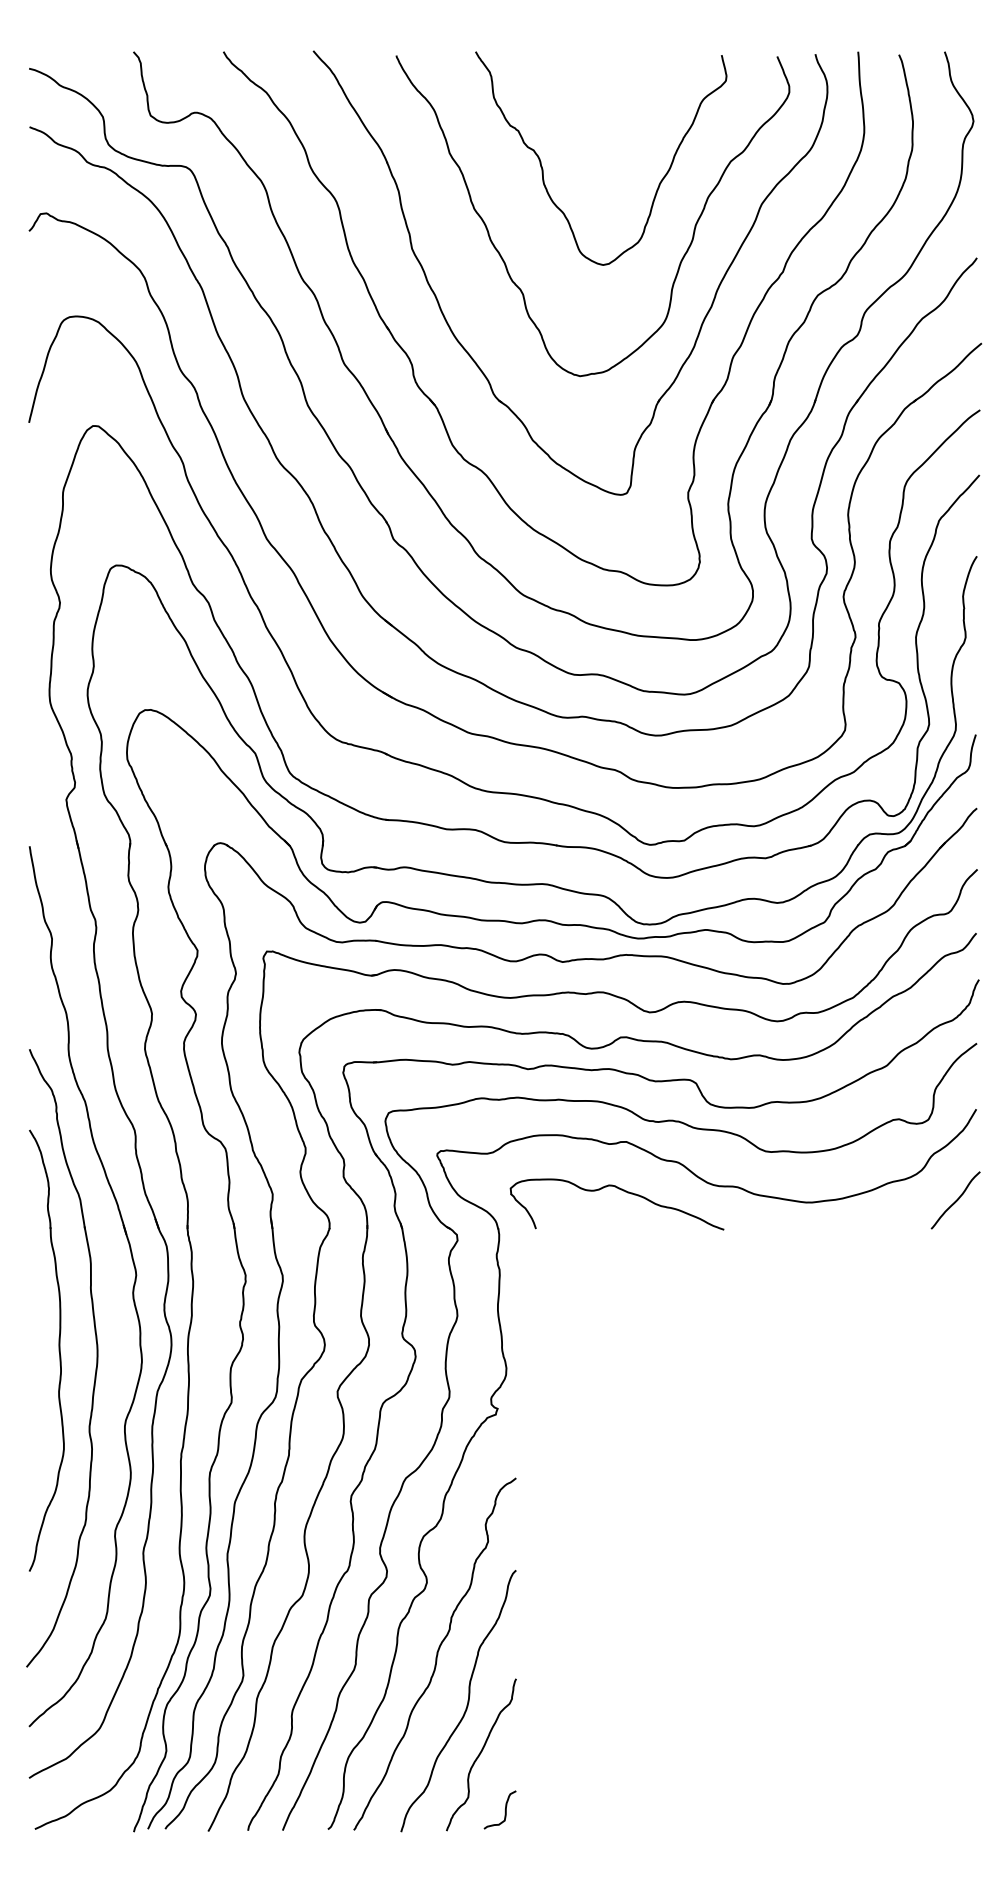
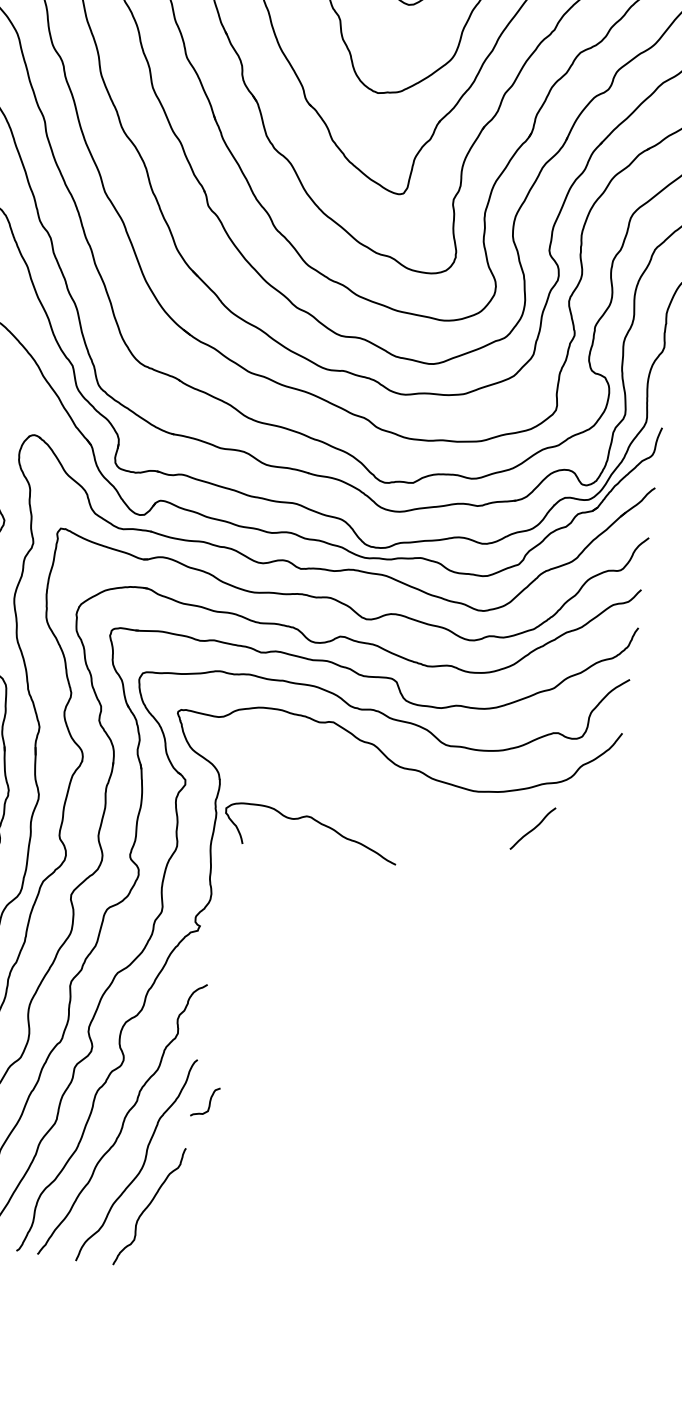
curve: (623, 1191) -> (317, 822), moved
curve: (955, 1200) -> (532, 828), moved
curve: (504, 1810) -> (208, 1102), moved

